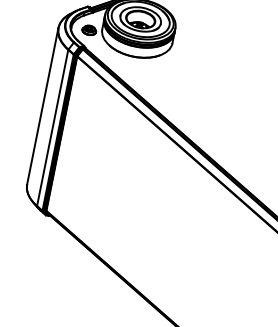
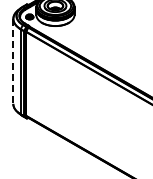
line: (43, 106) -> (13, 61), solid -> dashed

